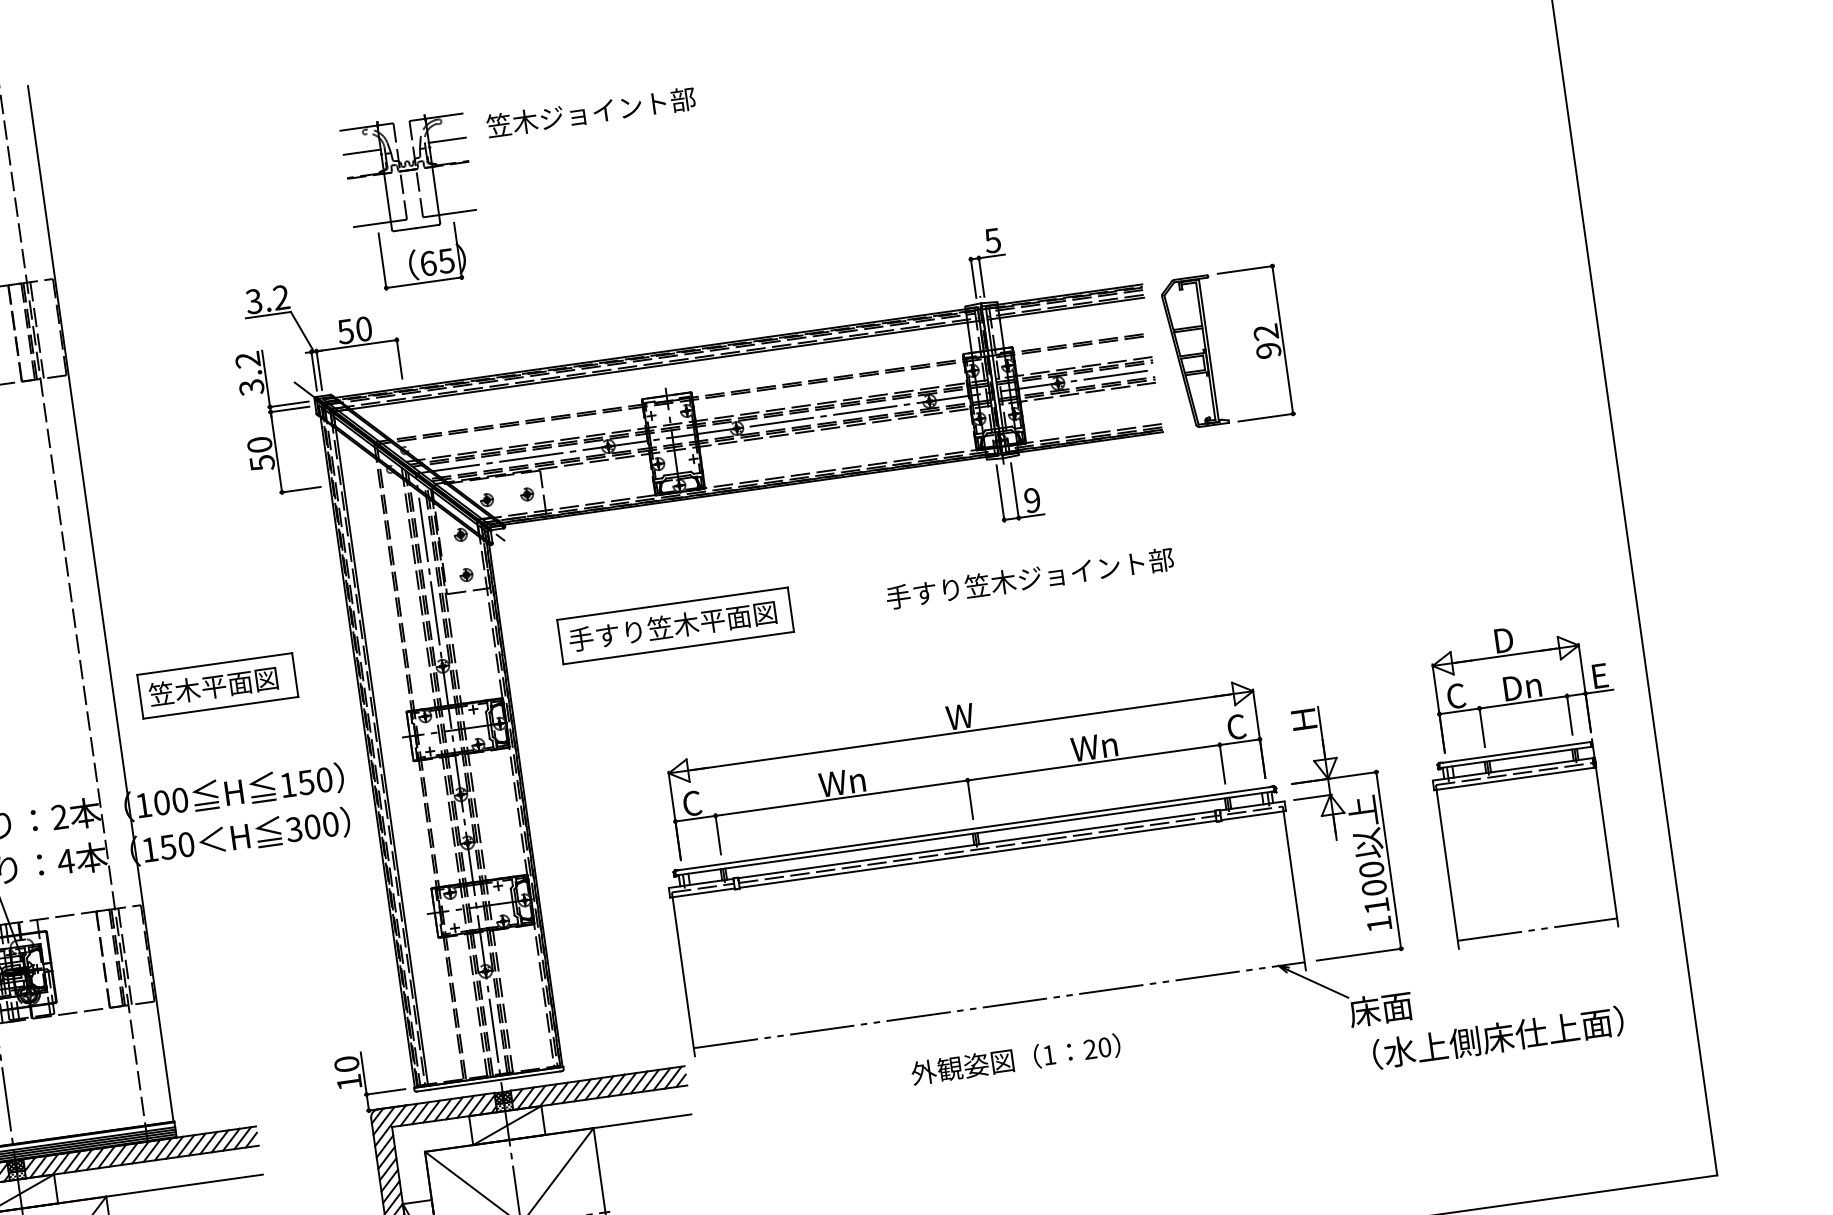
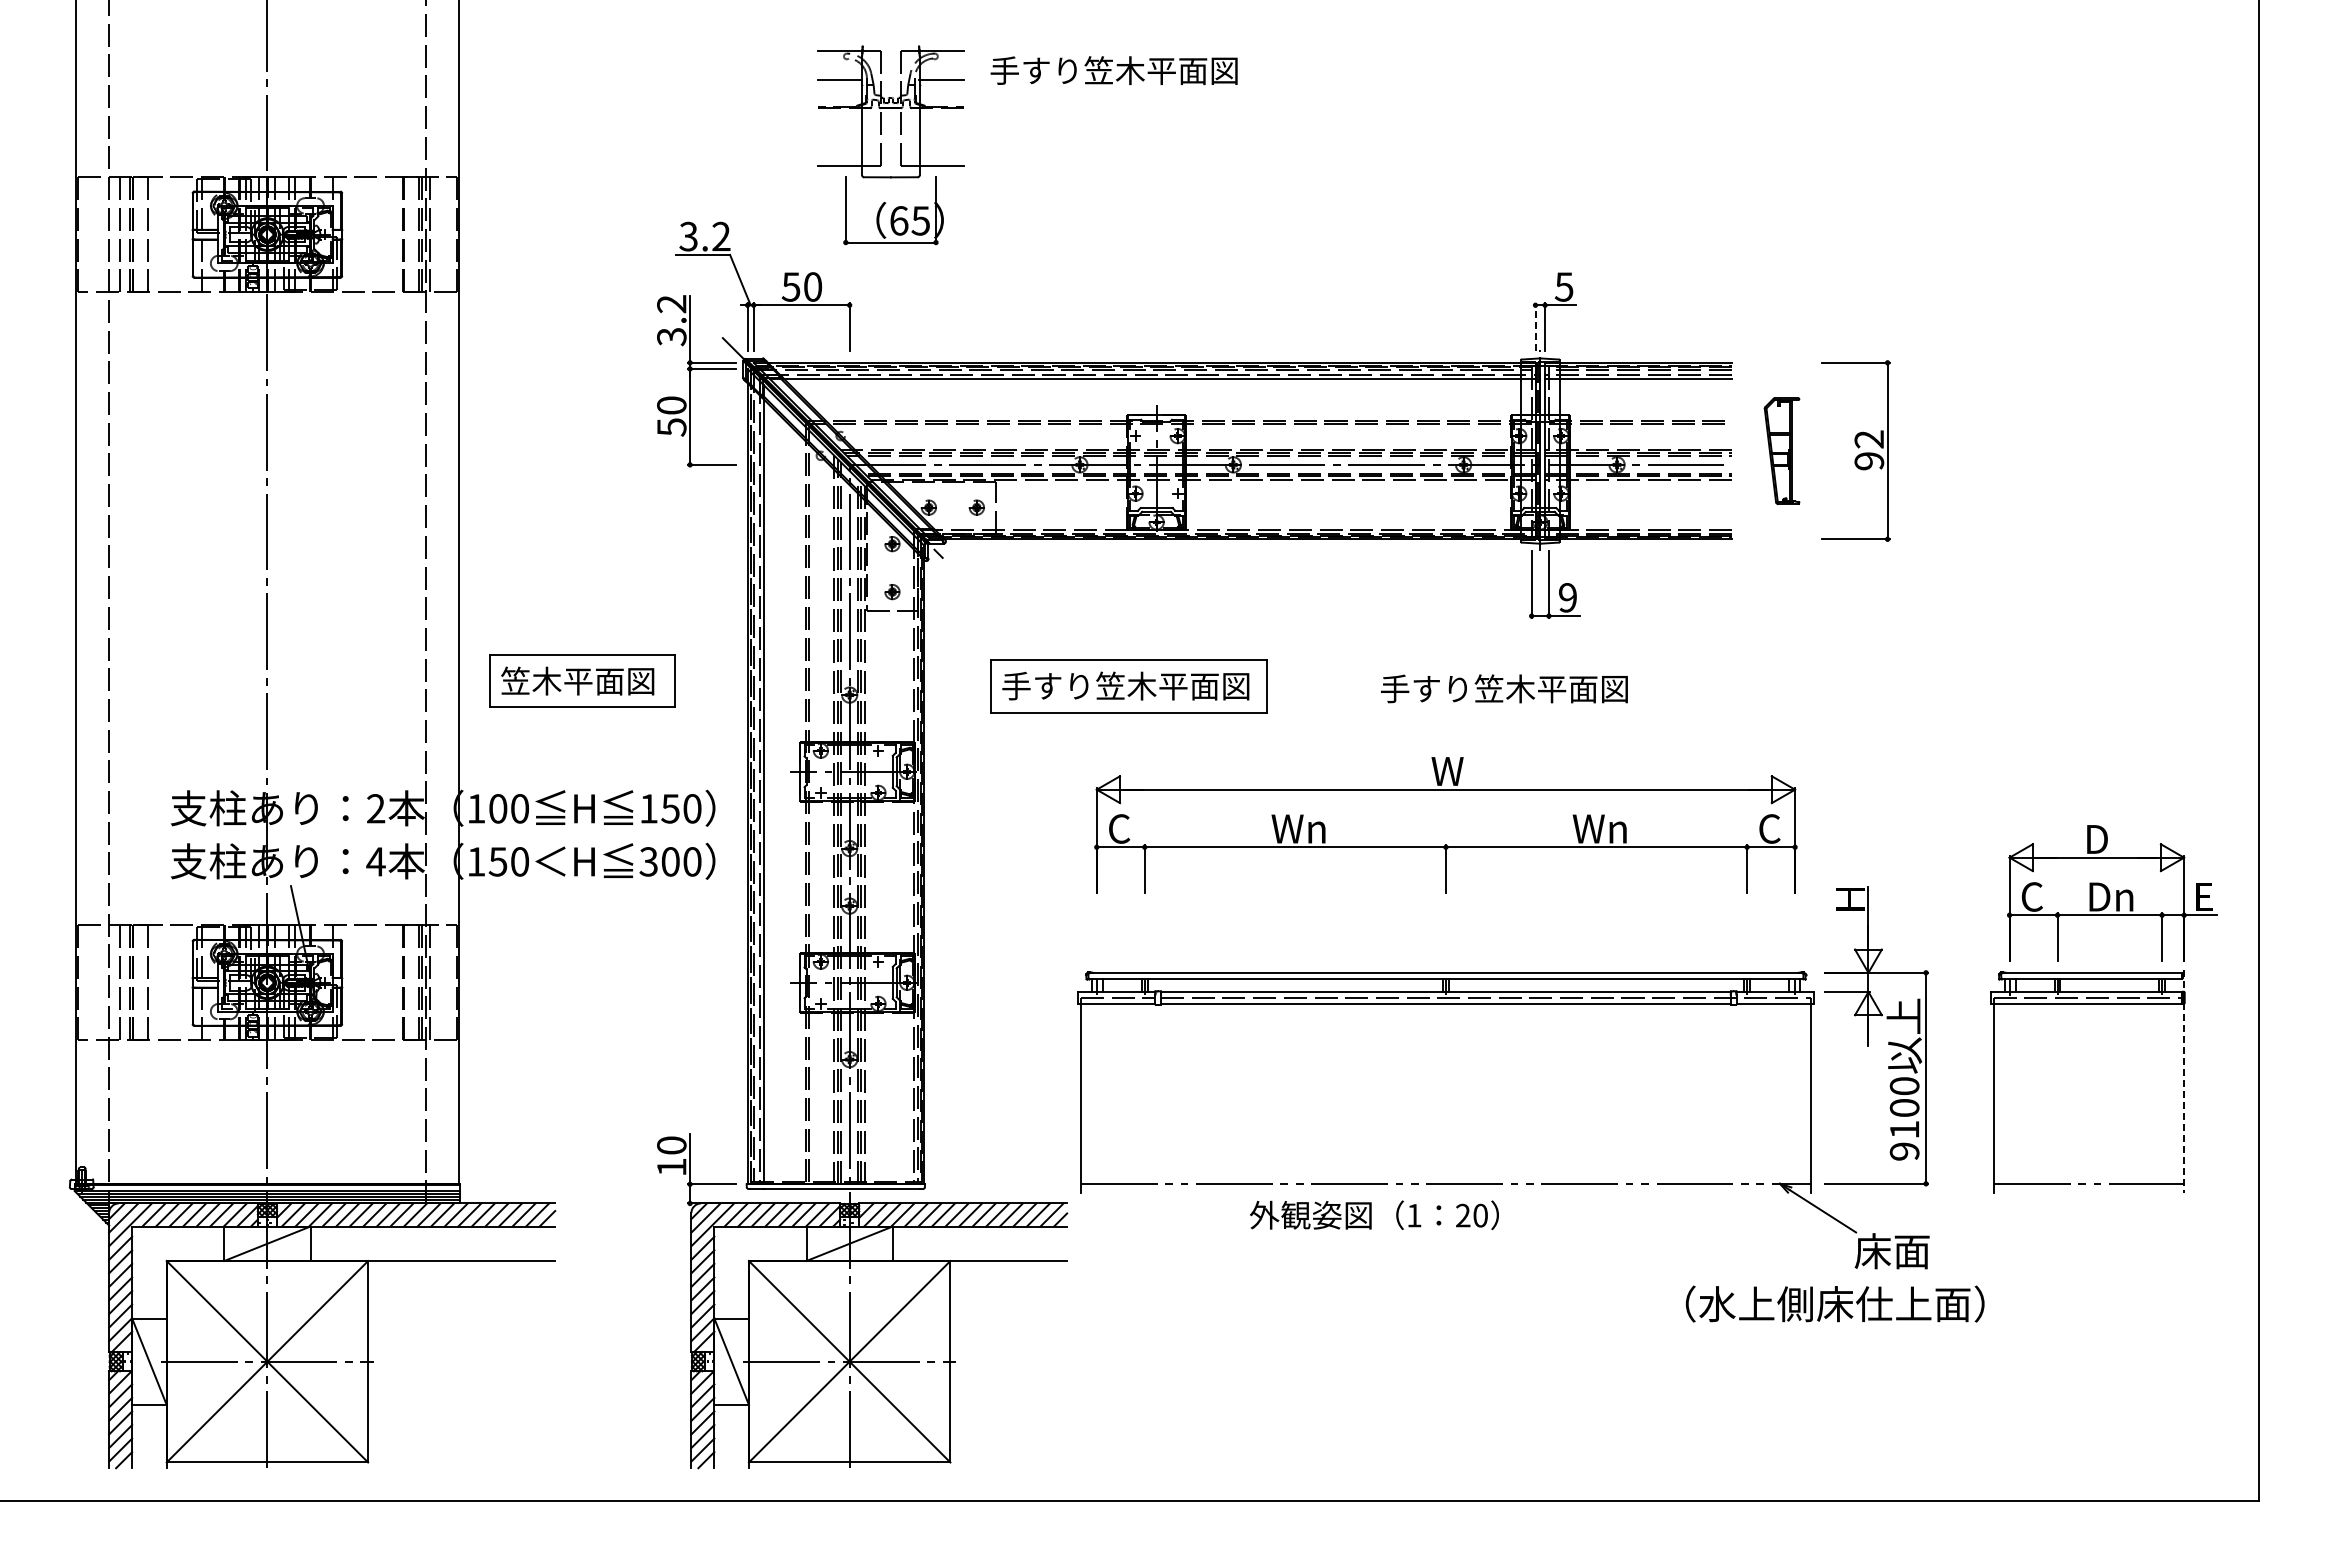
text: (590, 112) -> (1114, 70), 笠木ジョイント部 -> 手すり笠木平面図
line: (973, 277) -> (1535, 327), solid -> dashed
part: (1194, 352) -> (1781, 451), size x0.6
text: (1095, 568) -> (1630, 688), 手すり笠木ジョイント部 -> 手すり笠木平面図
part: (964, 762) -> (1445, 825), moved
line: (1605, 832) -> (2184, 1081), solid -> dashed
text: (1379, 924) -> (1904, 1151), 1100 -> 9100
text: (1497, 1037) -> (1834, 1303), moved
text: (1015, 1059) -> (1373, 1214), moved

